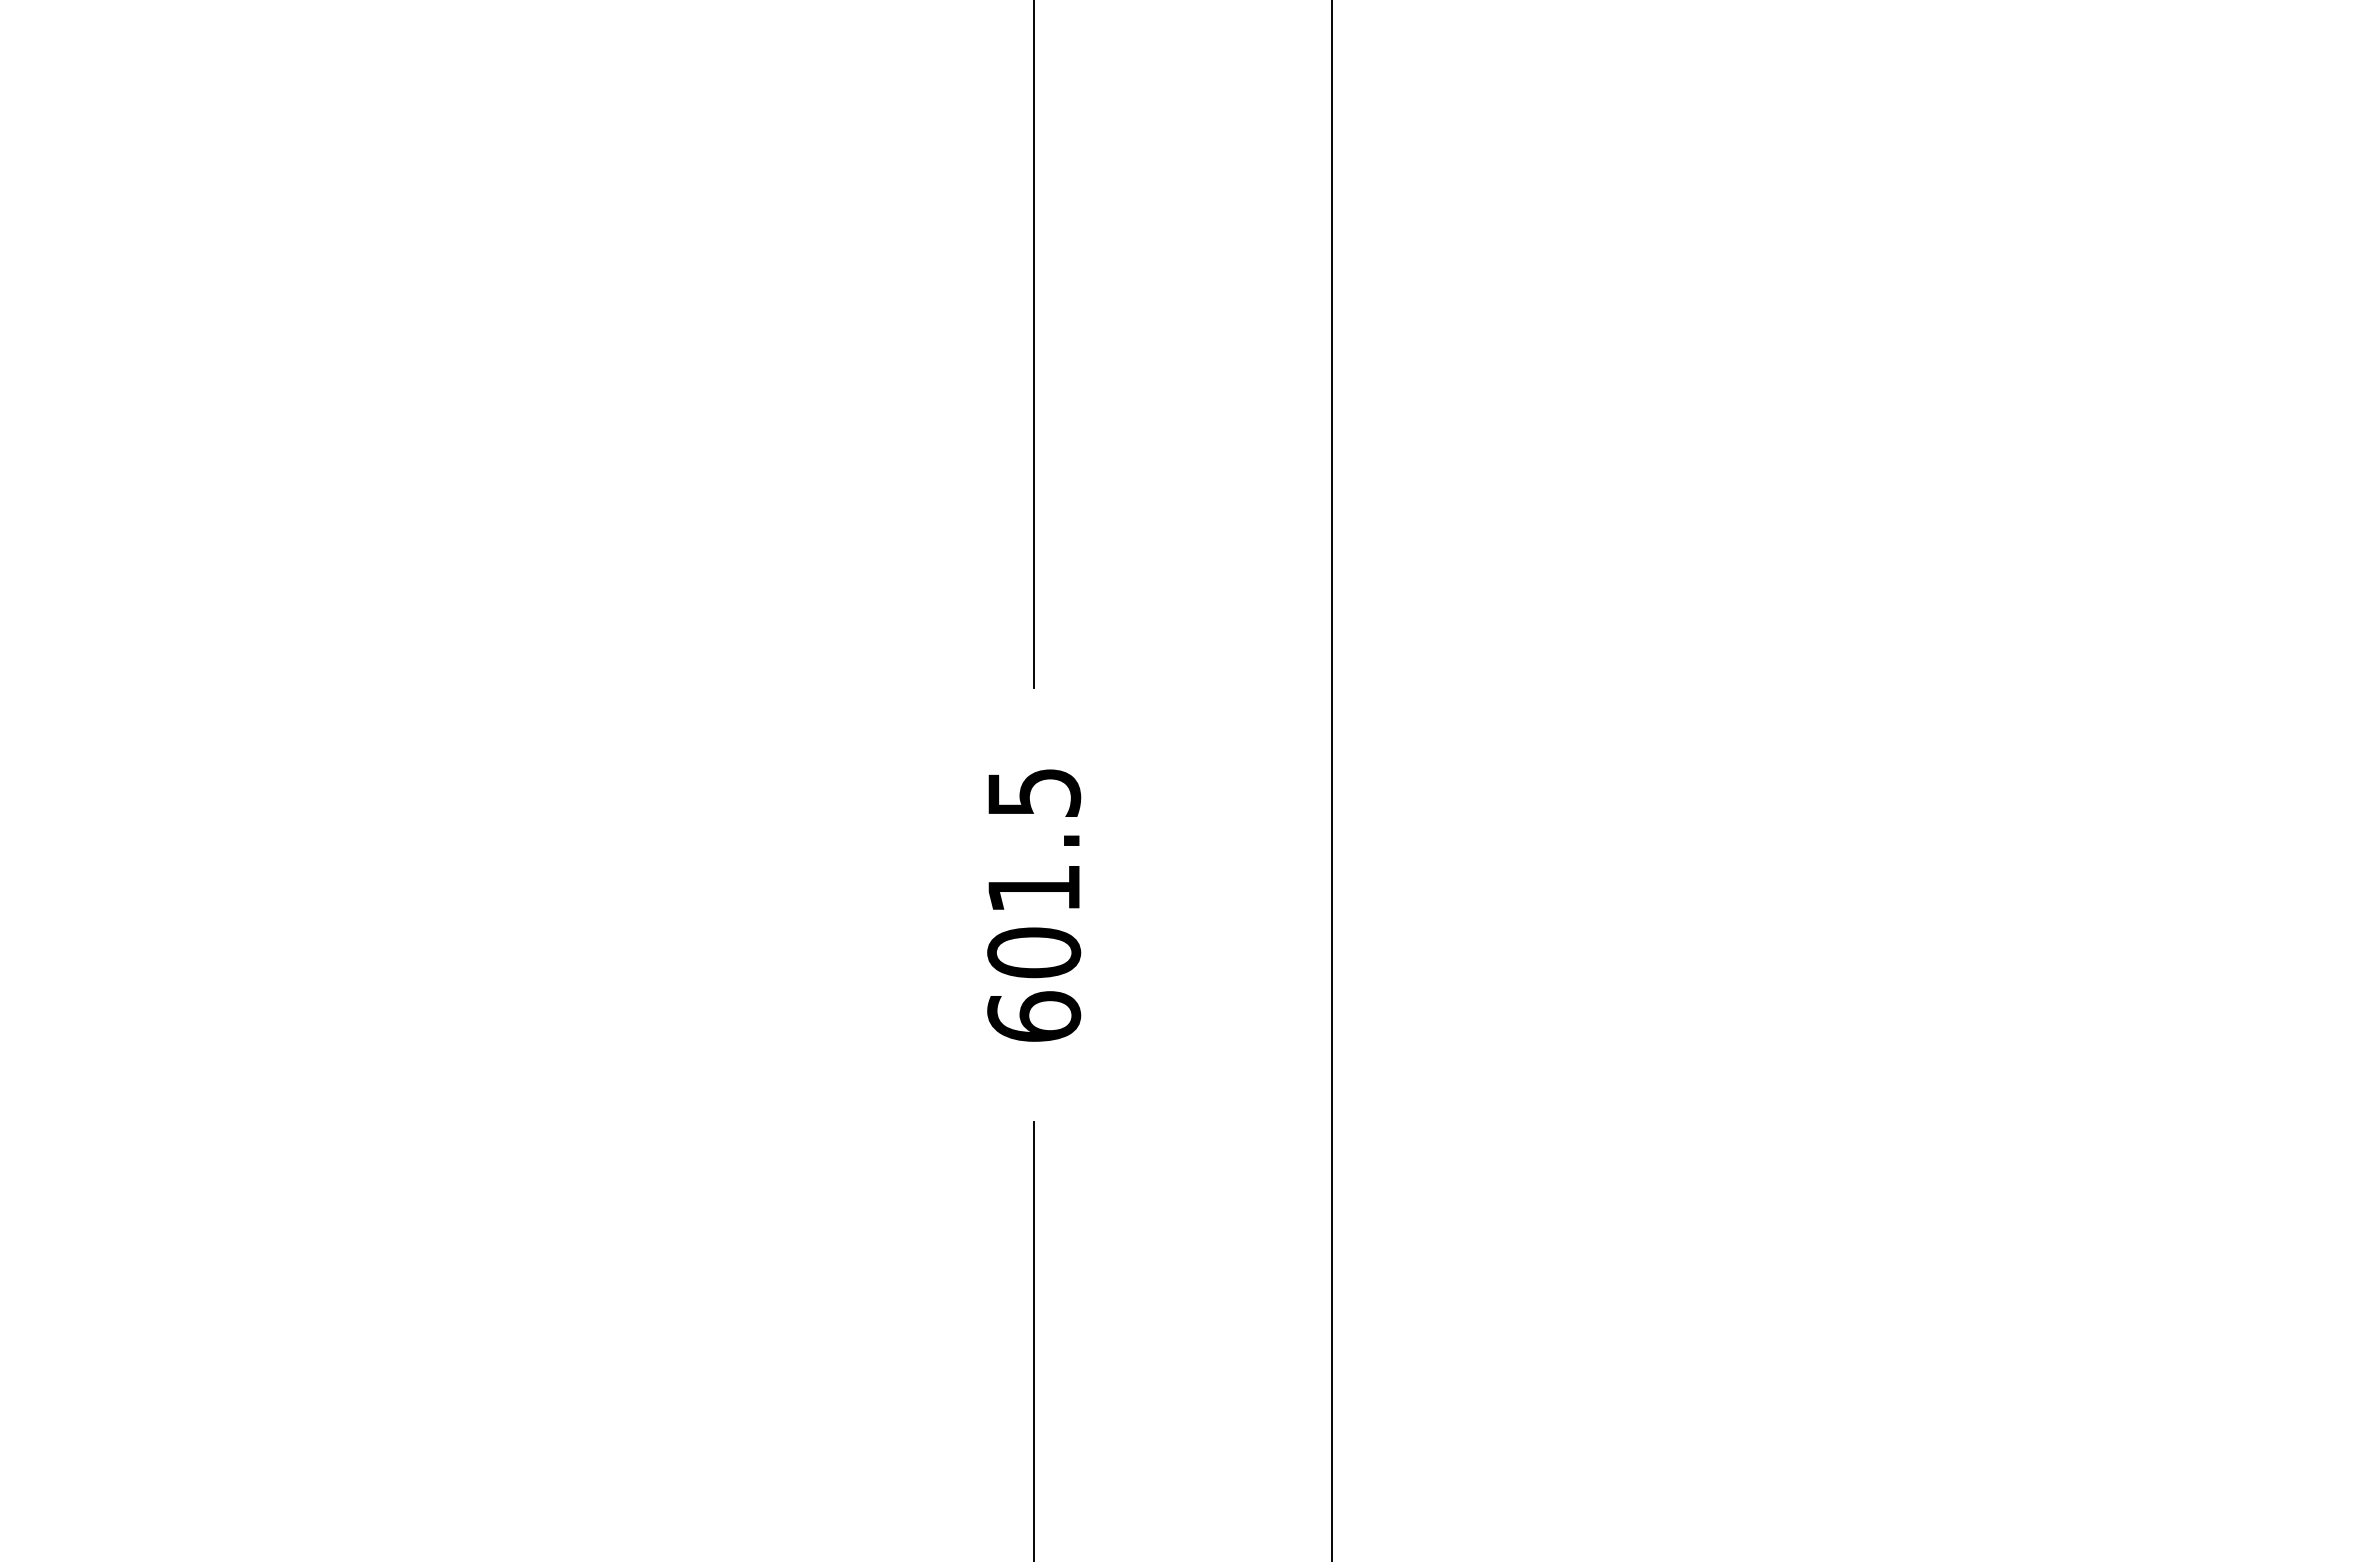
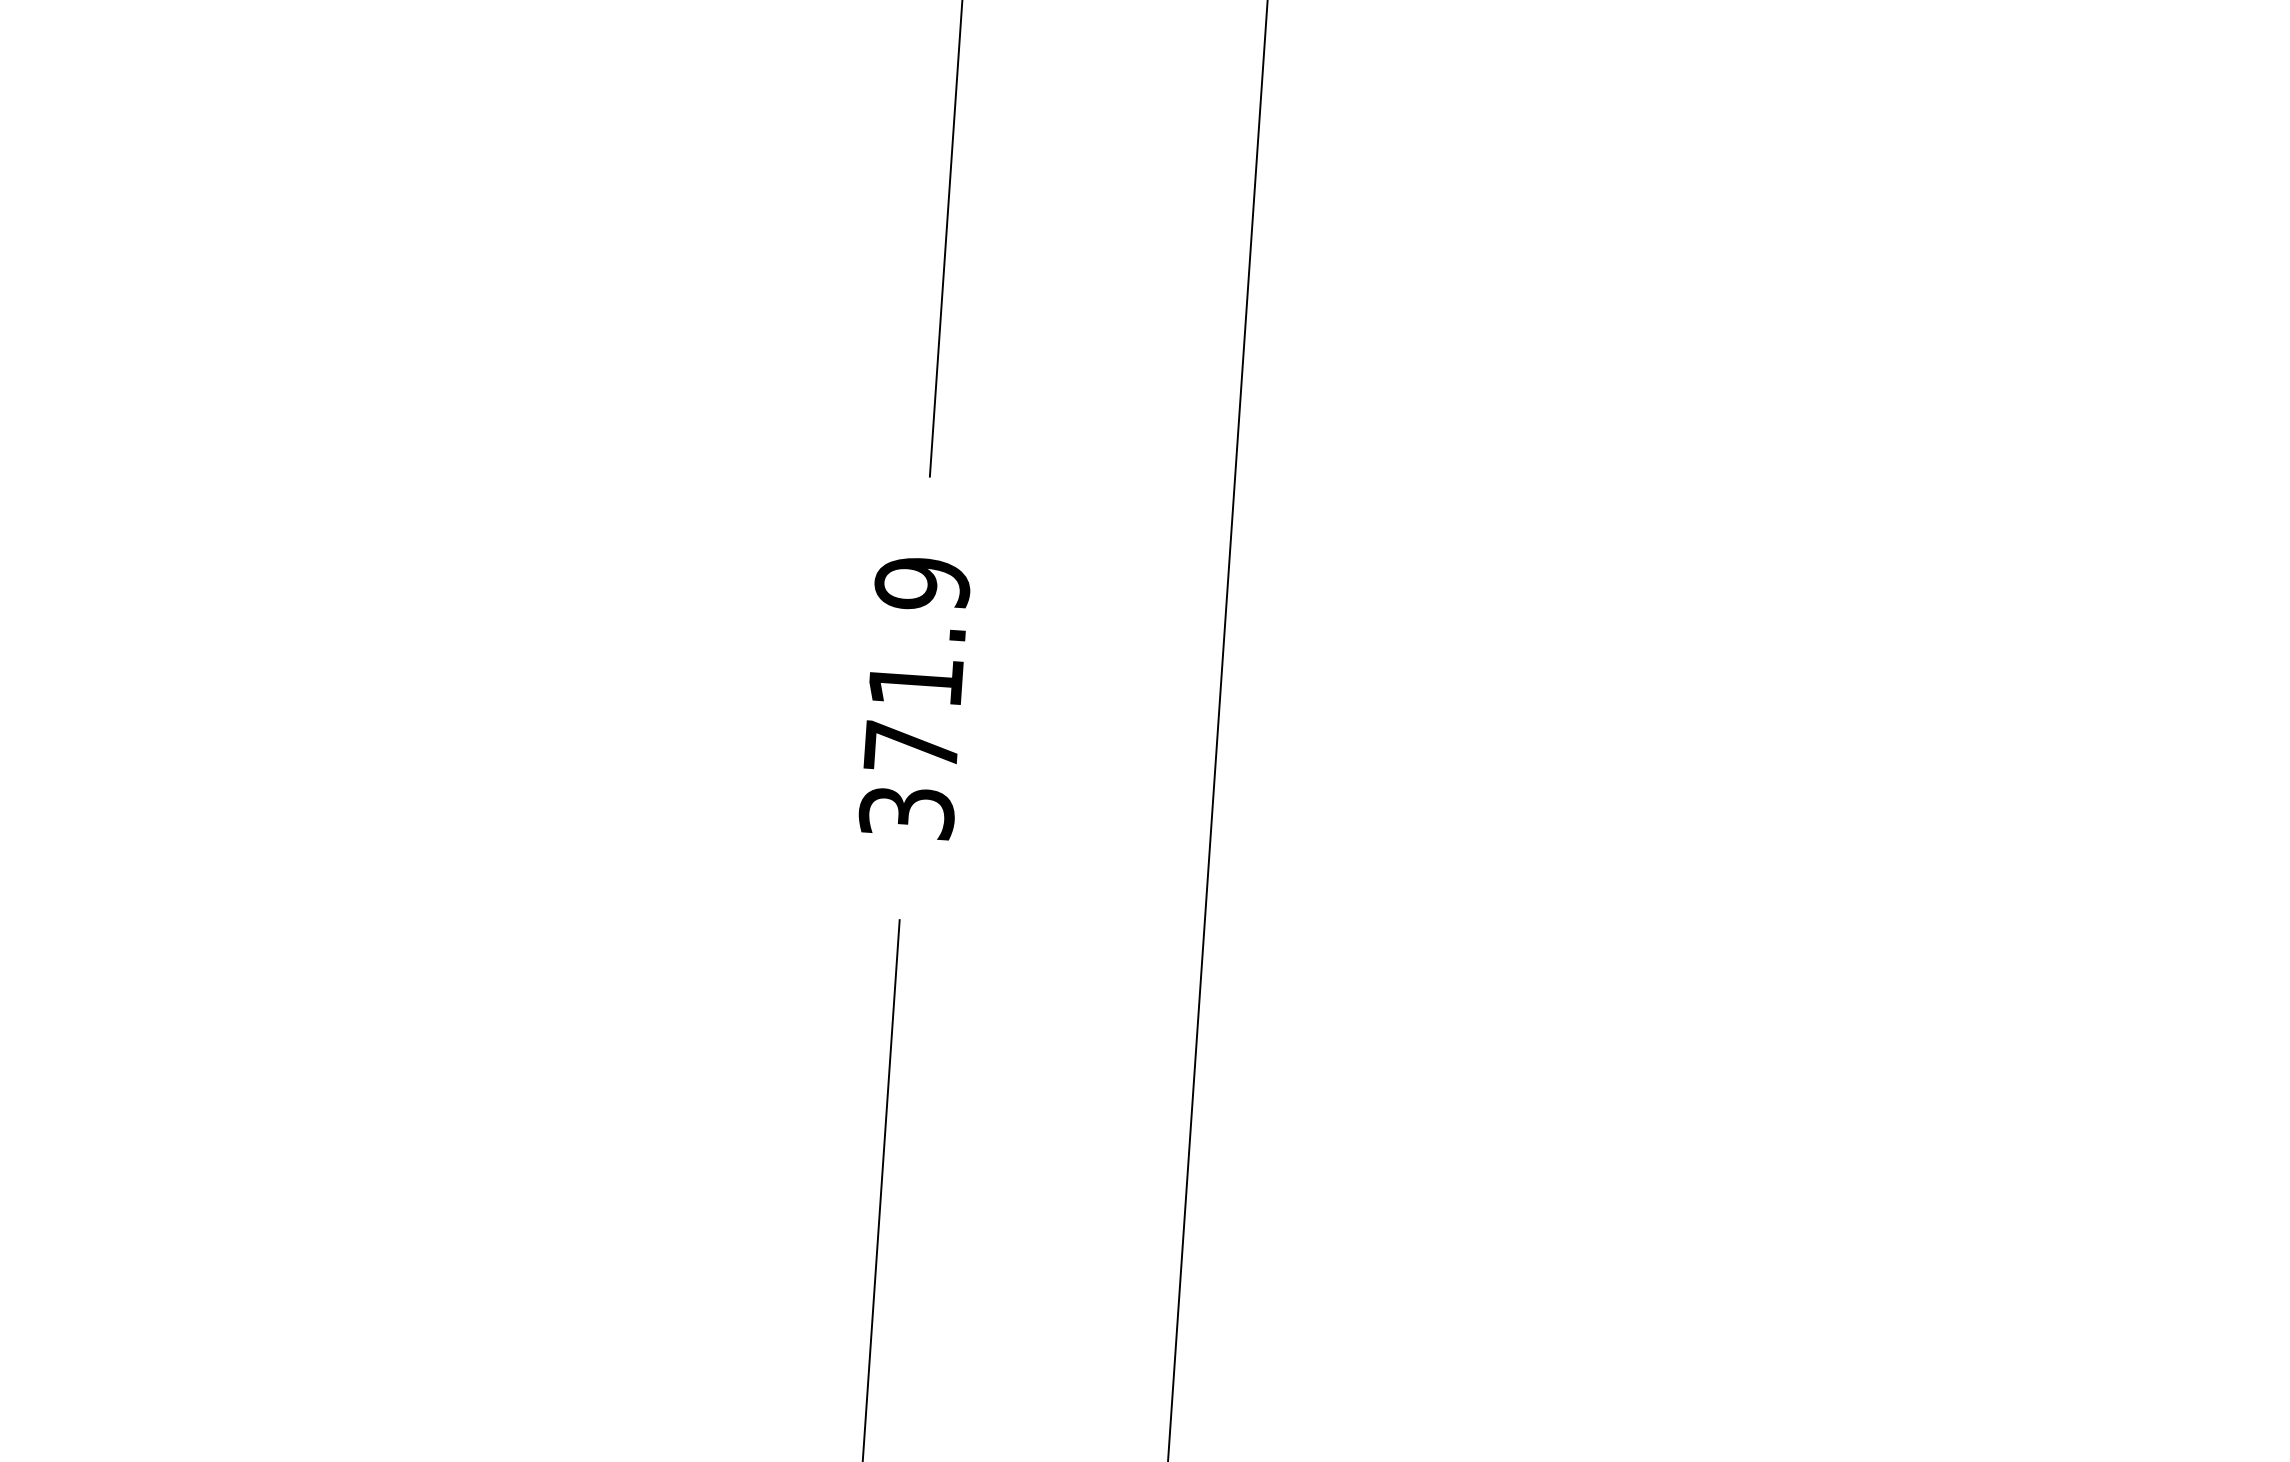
text: (1034, 904) -> (915, 698), 601.5 -> 371.9

